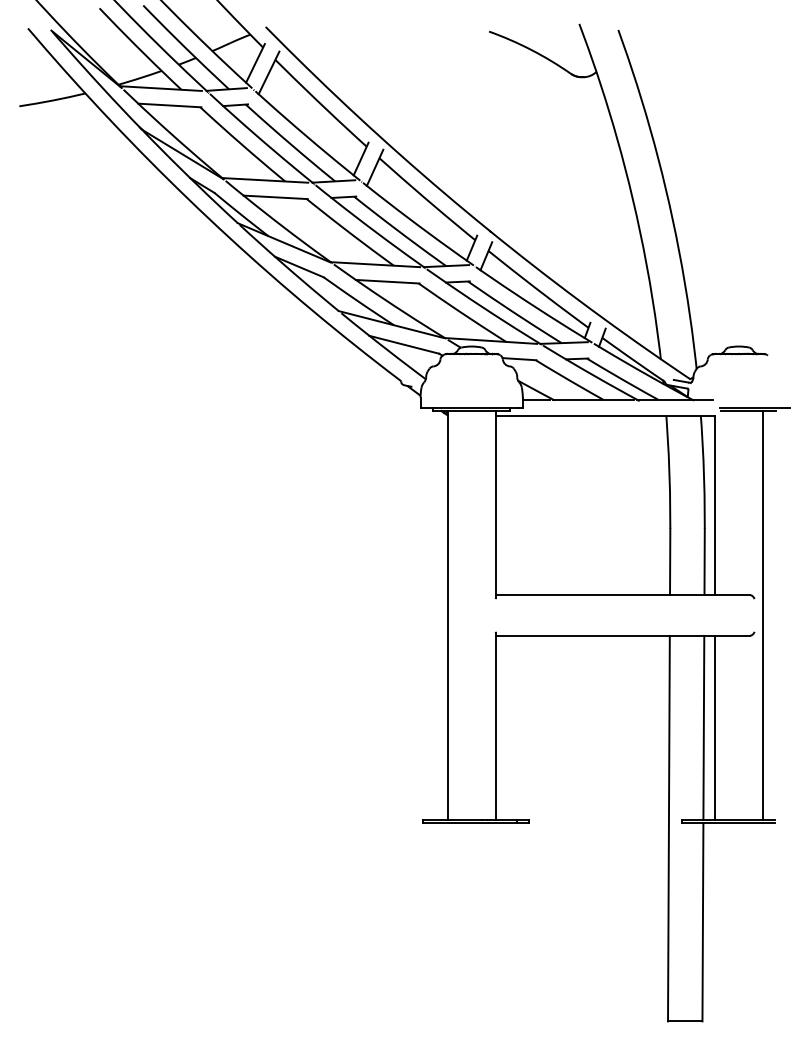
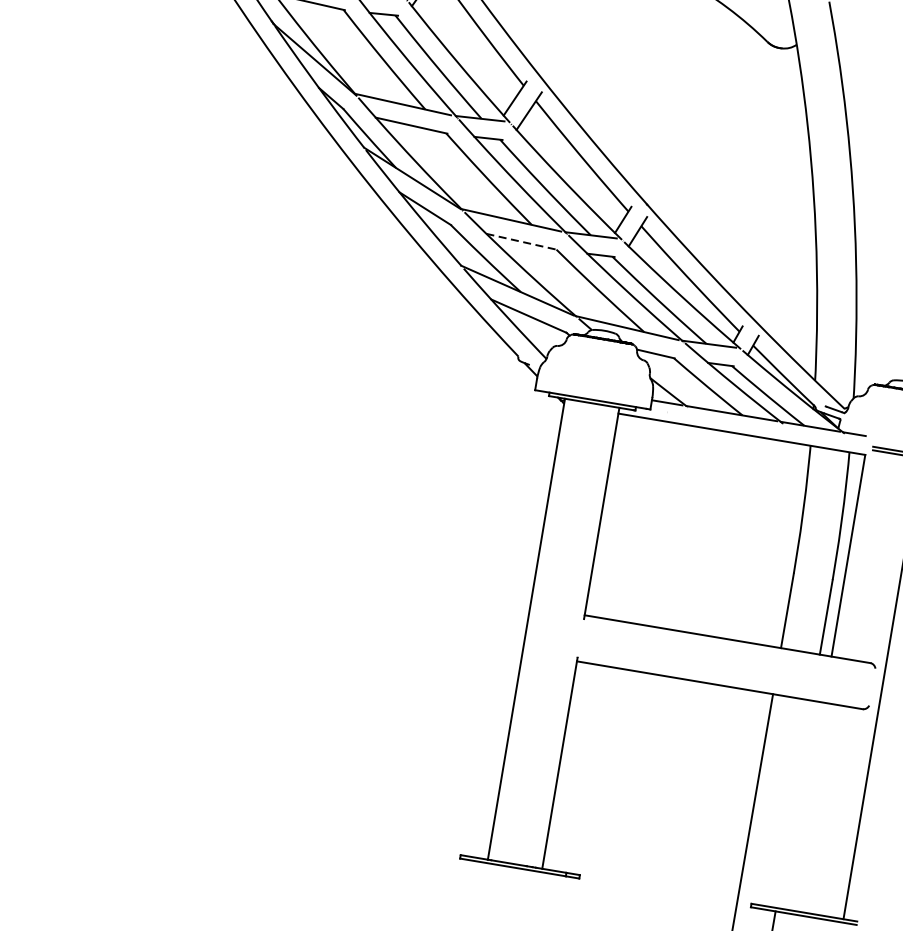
line: (387, 281) -> (521, 241), solid -> dashed
line: (703, 727) -> (793, 803), removed
line: (714, 727) -> (806, 805), removed

